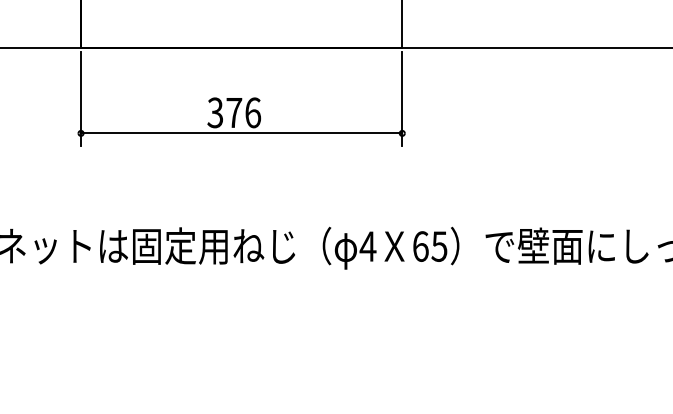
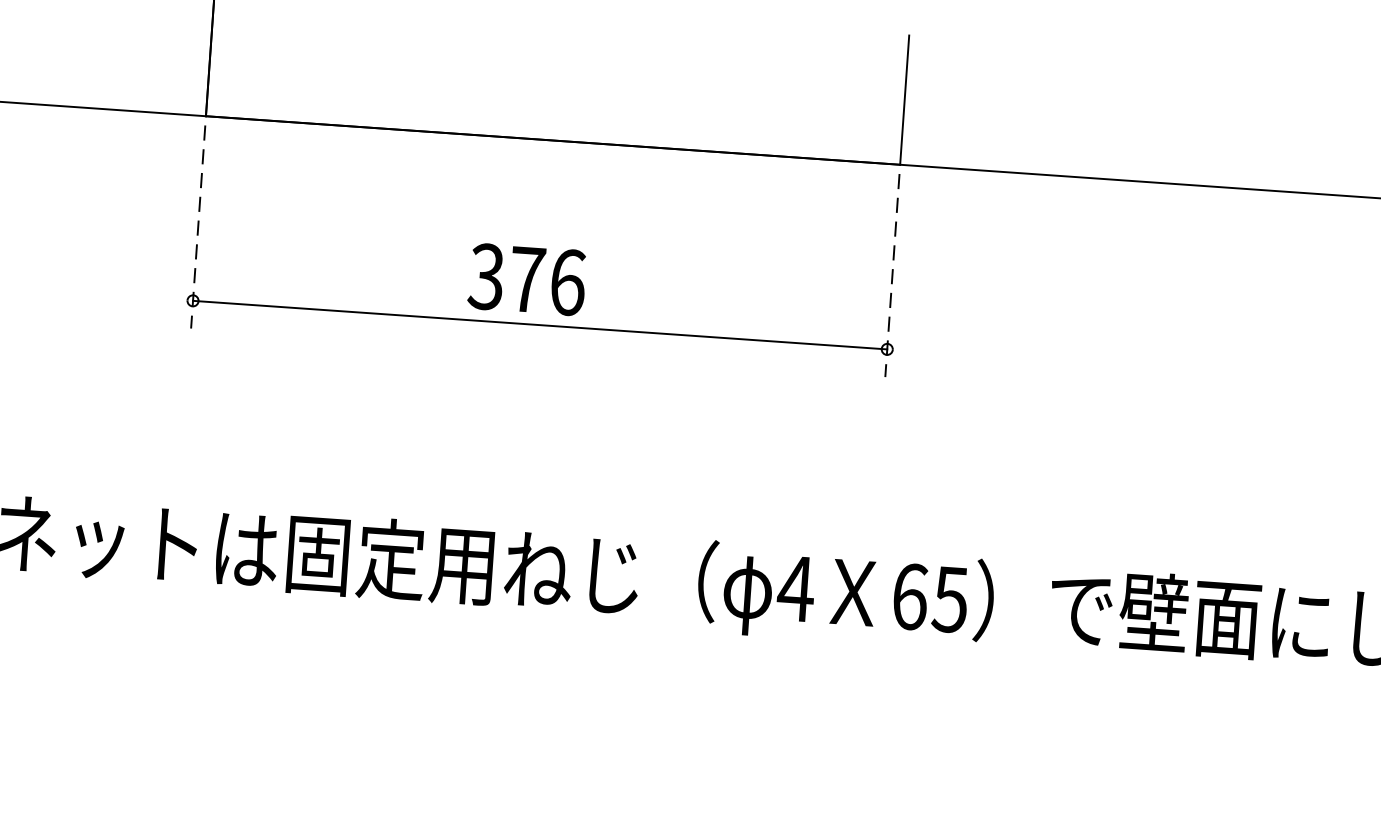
line: (81, 99) -> (199, 227), solid -> dashed
line: (402, 99) -> (892, 276), solid -> dashed

